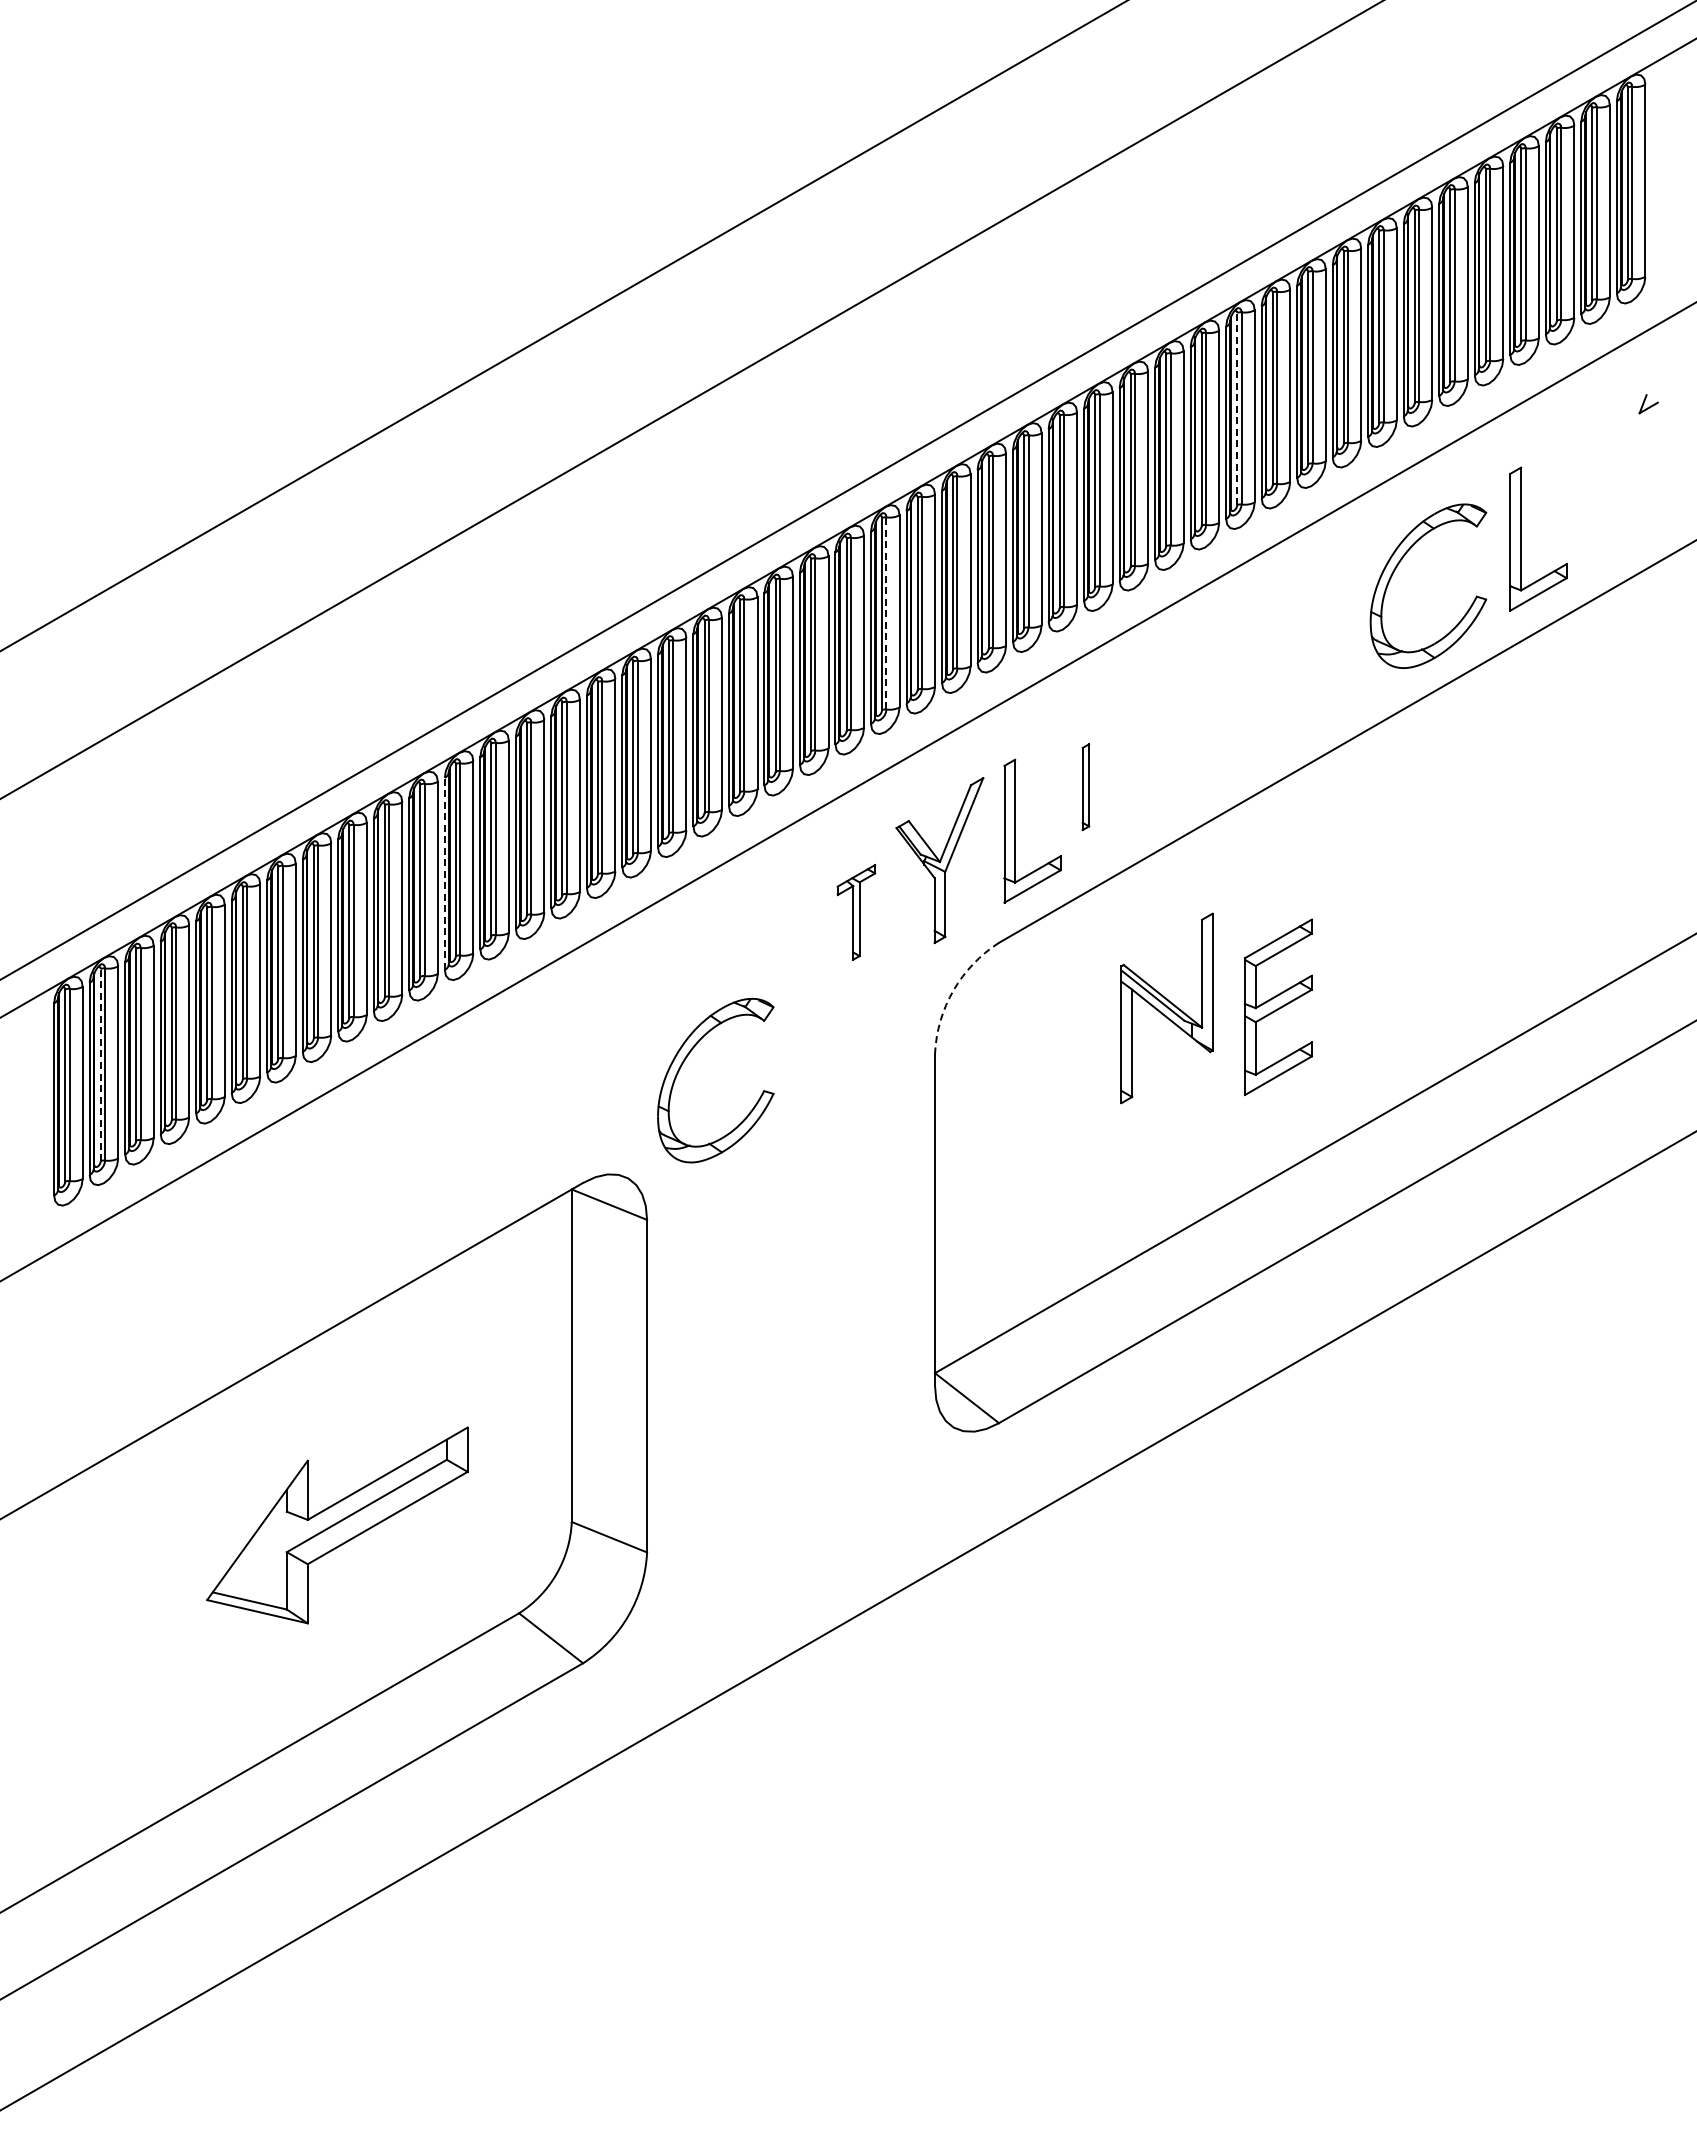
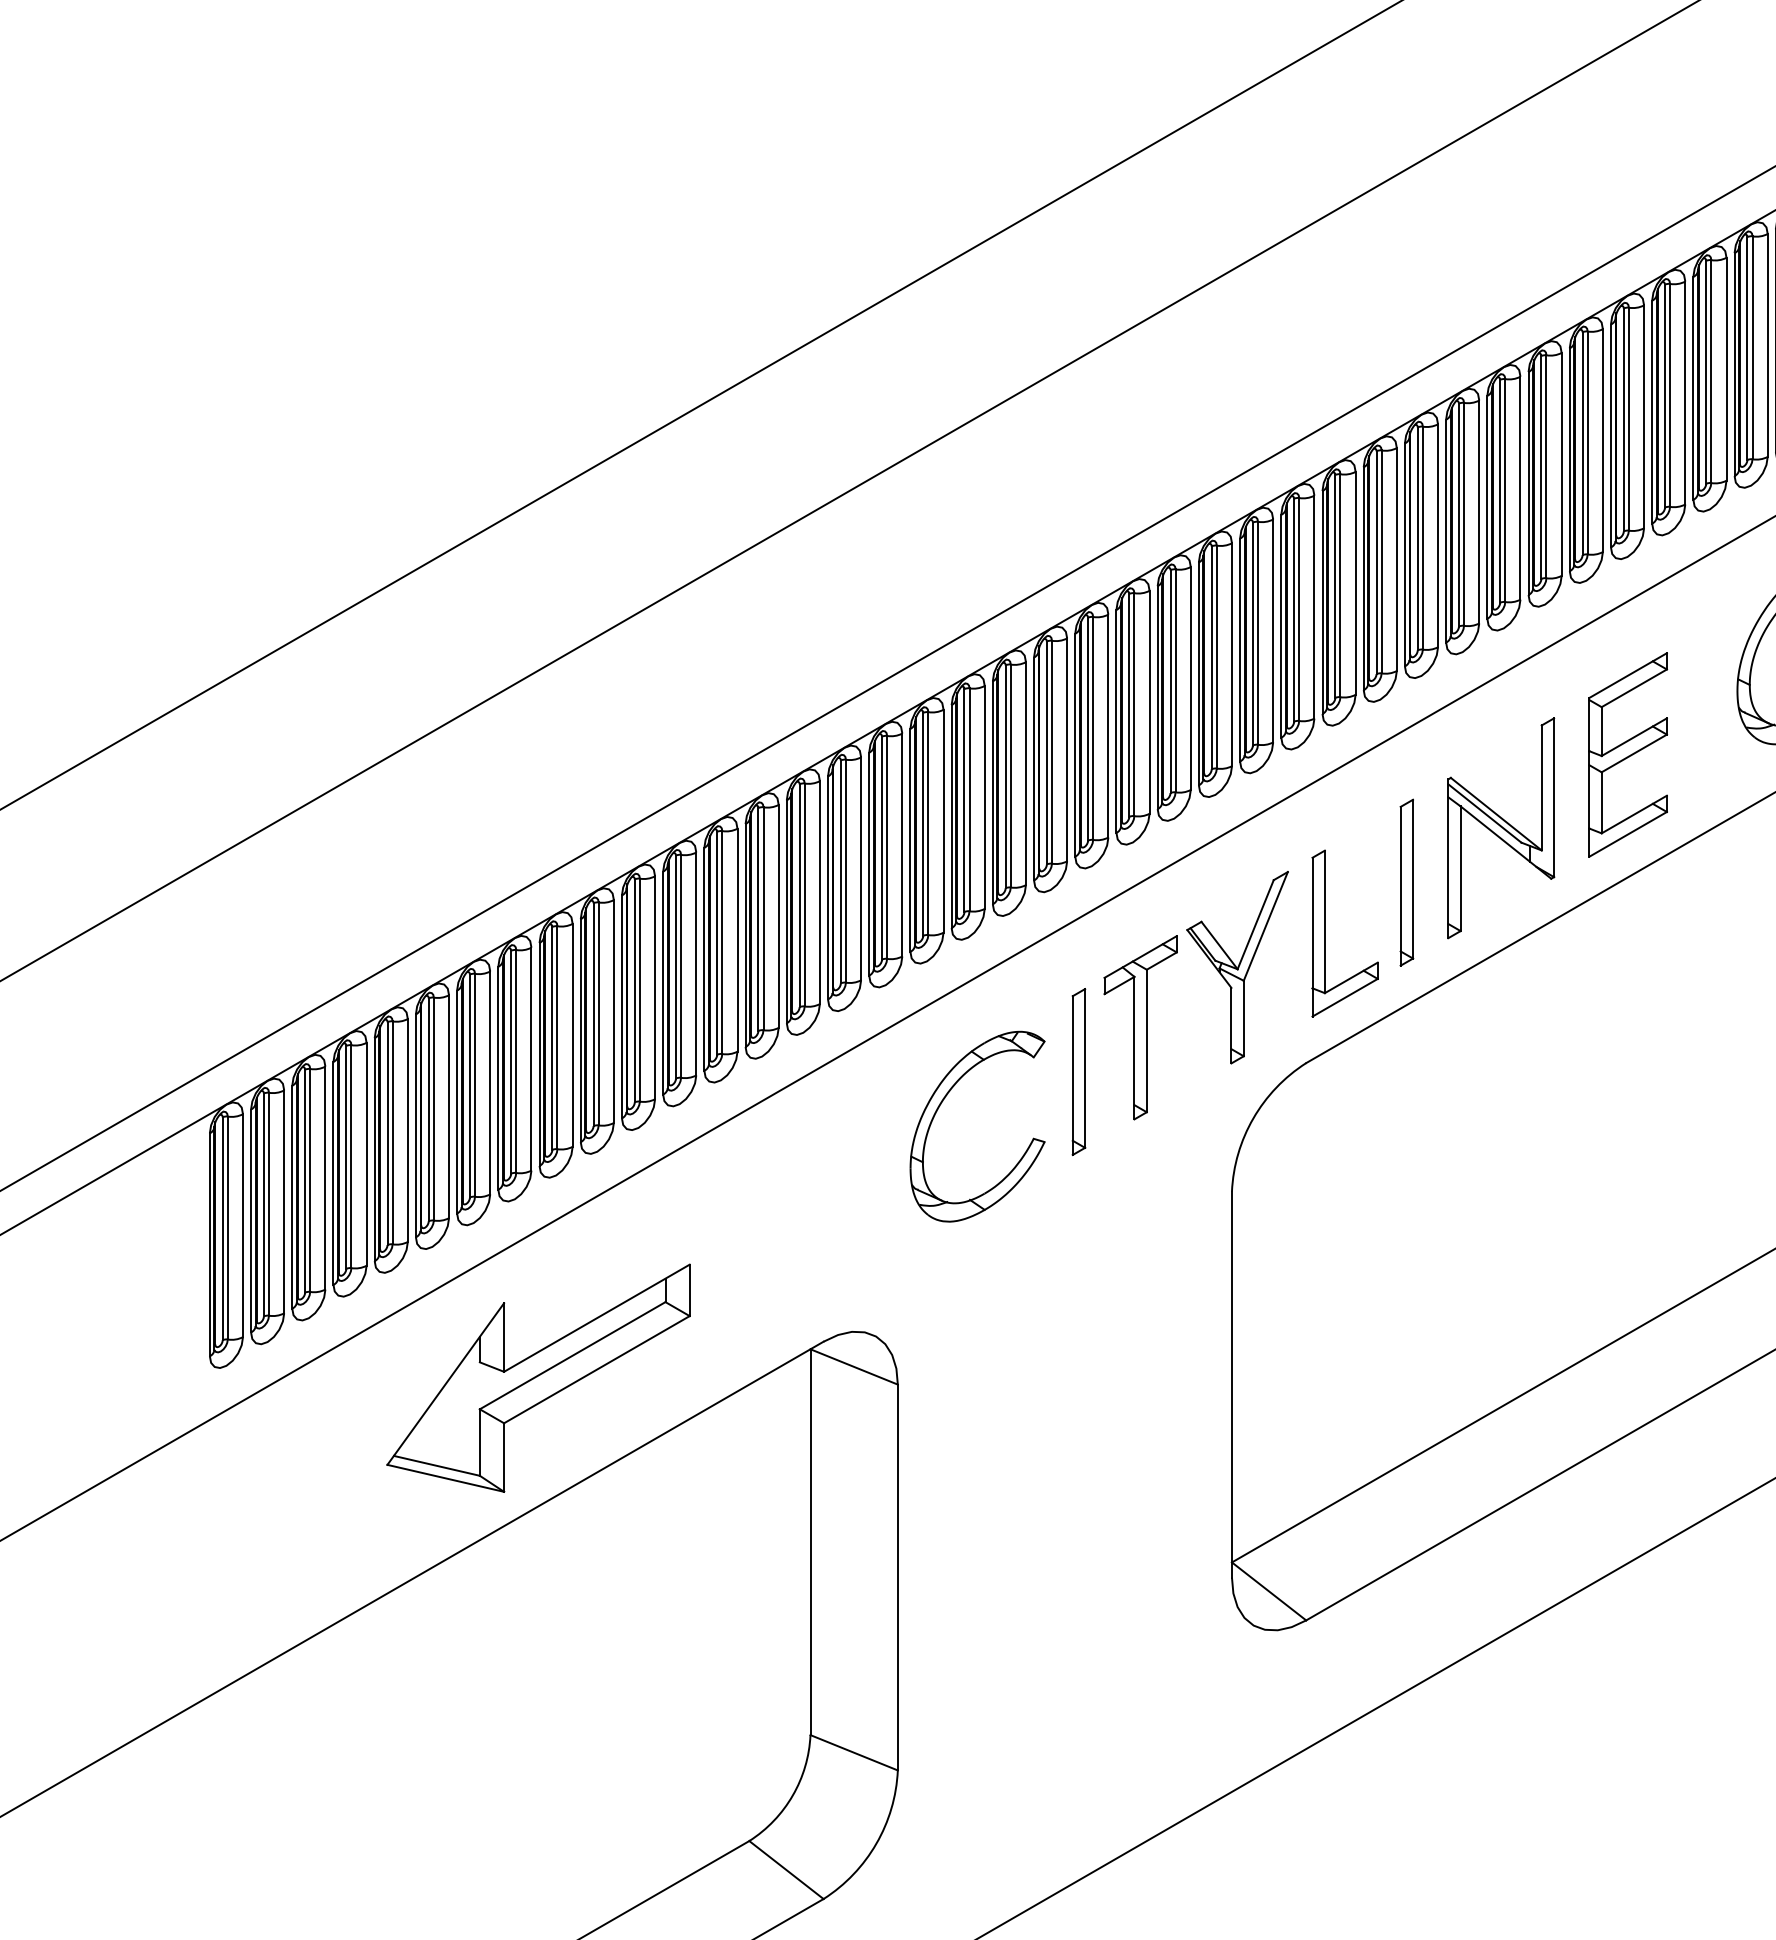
line: (1237, 408) -> (1582, 443), dashed -> solid
line: (886, 612) -> (1175, 679), dashed -> solid
part: (1085, 786) -> (1406, 881), size x1.67
line: (444, 873) -> (662, 982), dashed -> solid
part: (856, 912) -> (1140, 1027), size x1.67
part: (802, 950) -> (1078, 1072), added
arc: (953, 990) -> (1253, 1118), dashed -> solid
part: (1278, 1006) -> (1628, 754), moved
part: (1166, 1008) -> (1500, 828), moved
part: (684, 1062) -> (941, 1105), moved
line: (100, 1064) -> (263, 1204), dashed -> solid
part: (337, 1525) -> (538, 1378), moved

